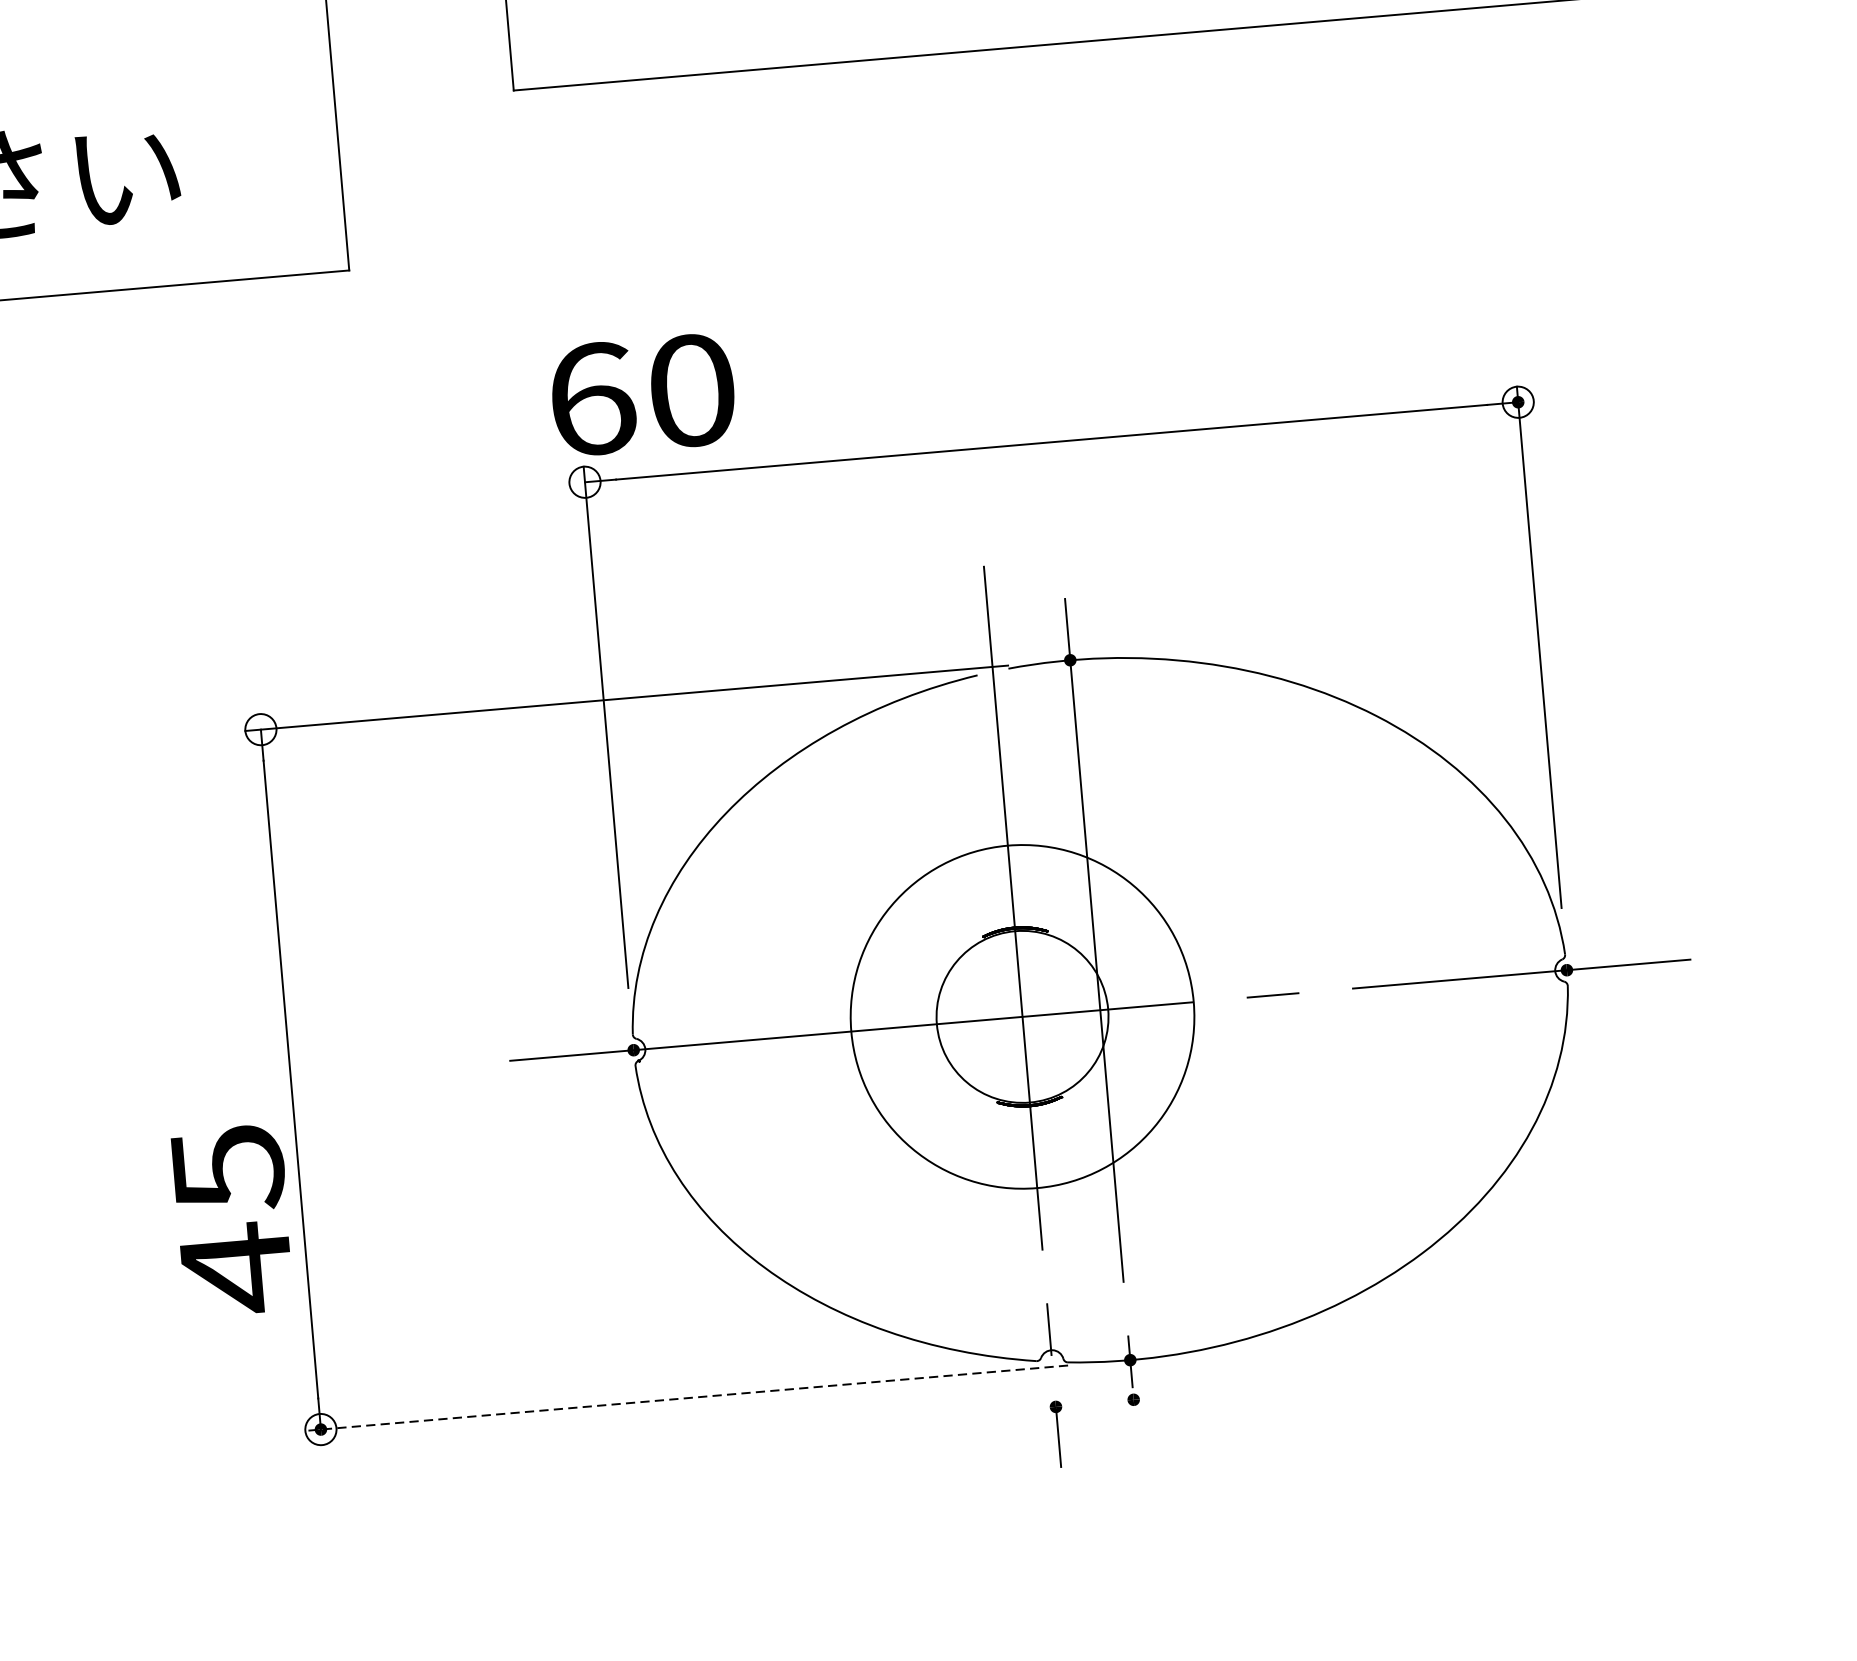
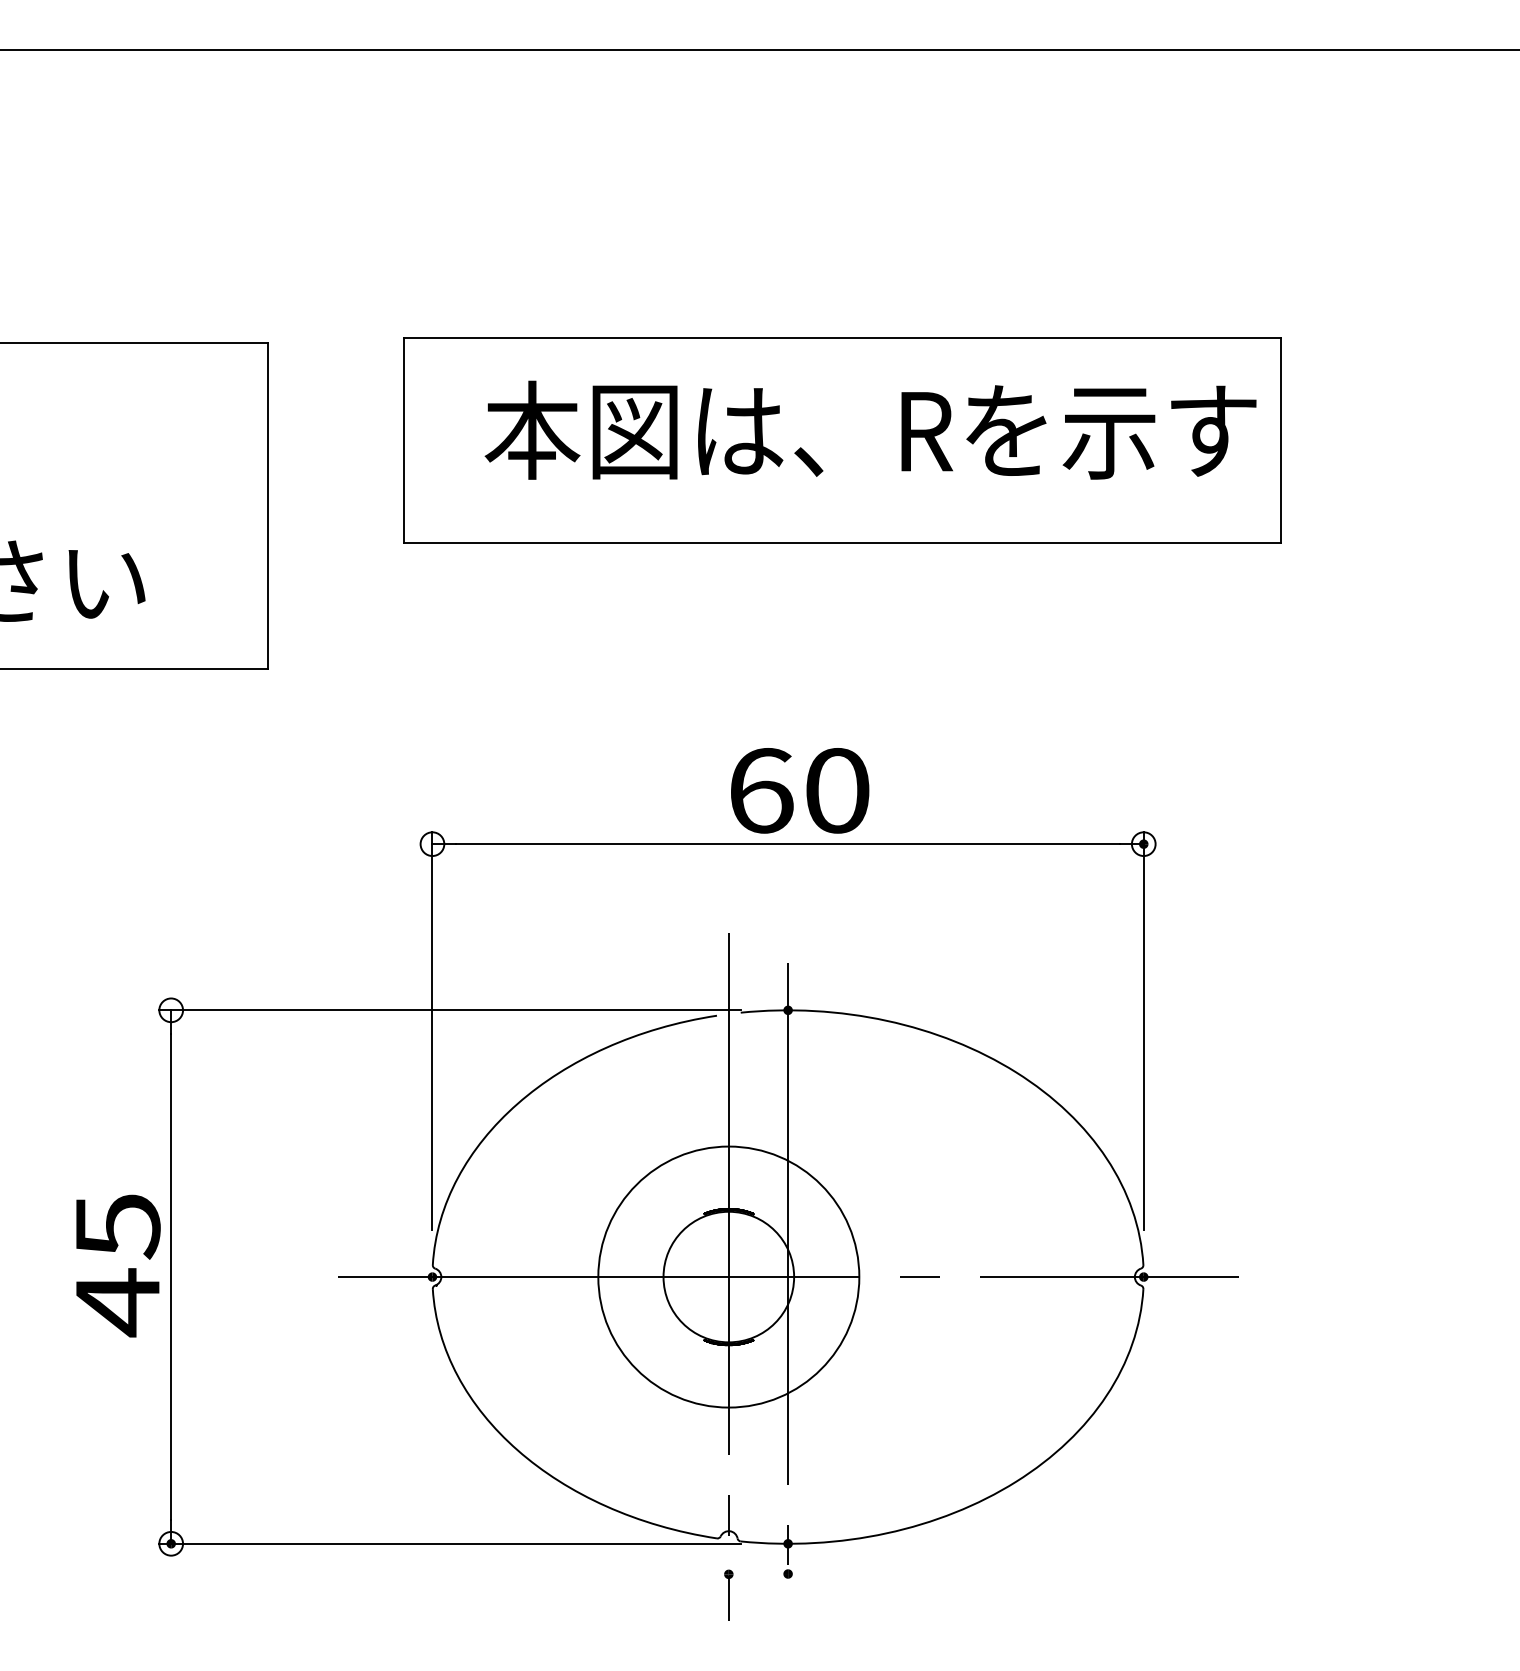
text: (643, 394) -> (800, 790), moved
text: (233, 1219) -> (118, 1265), moved
line: (687, 1397) -> (450, 1543), dashed -> solid

